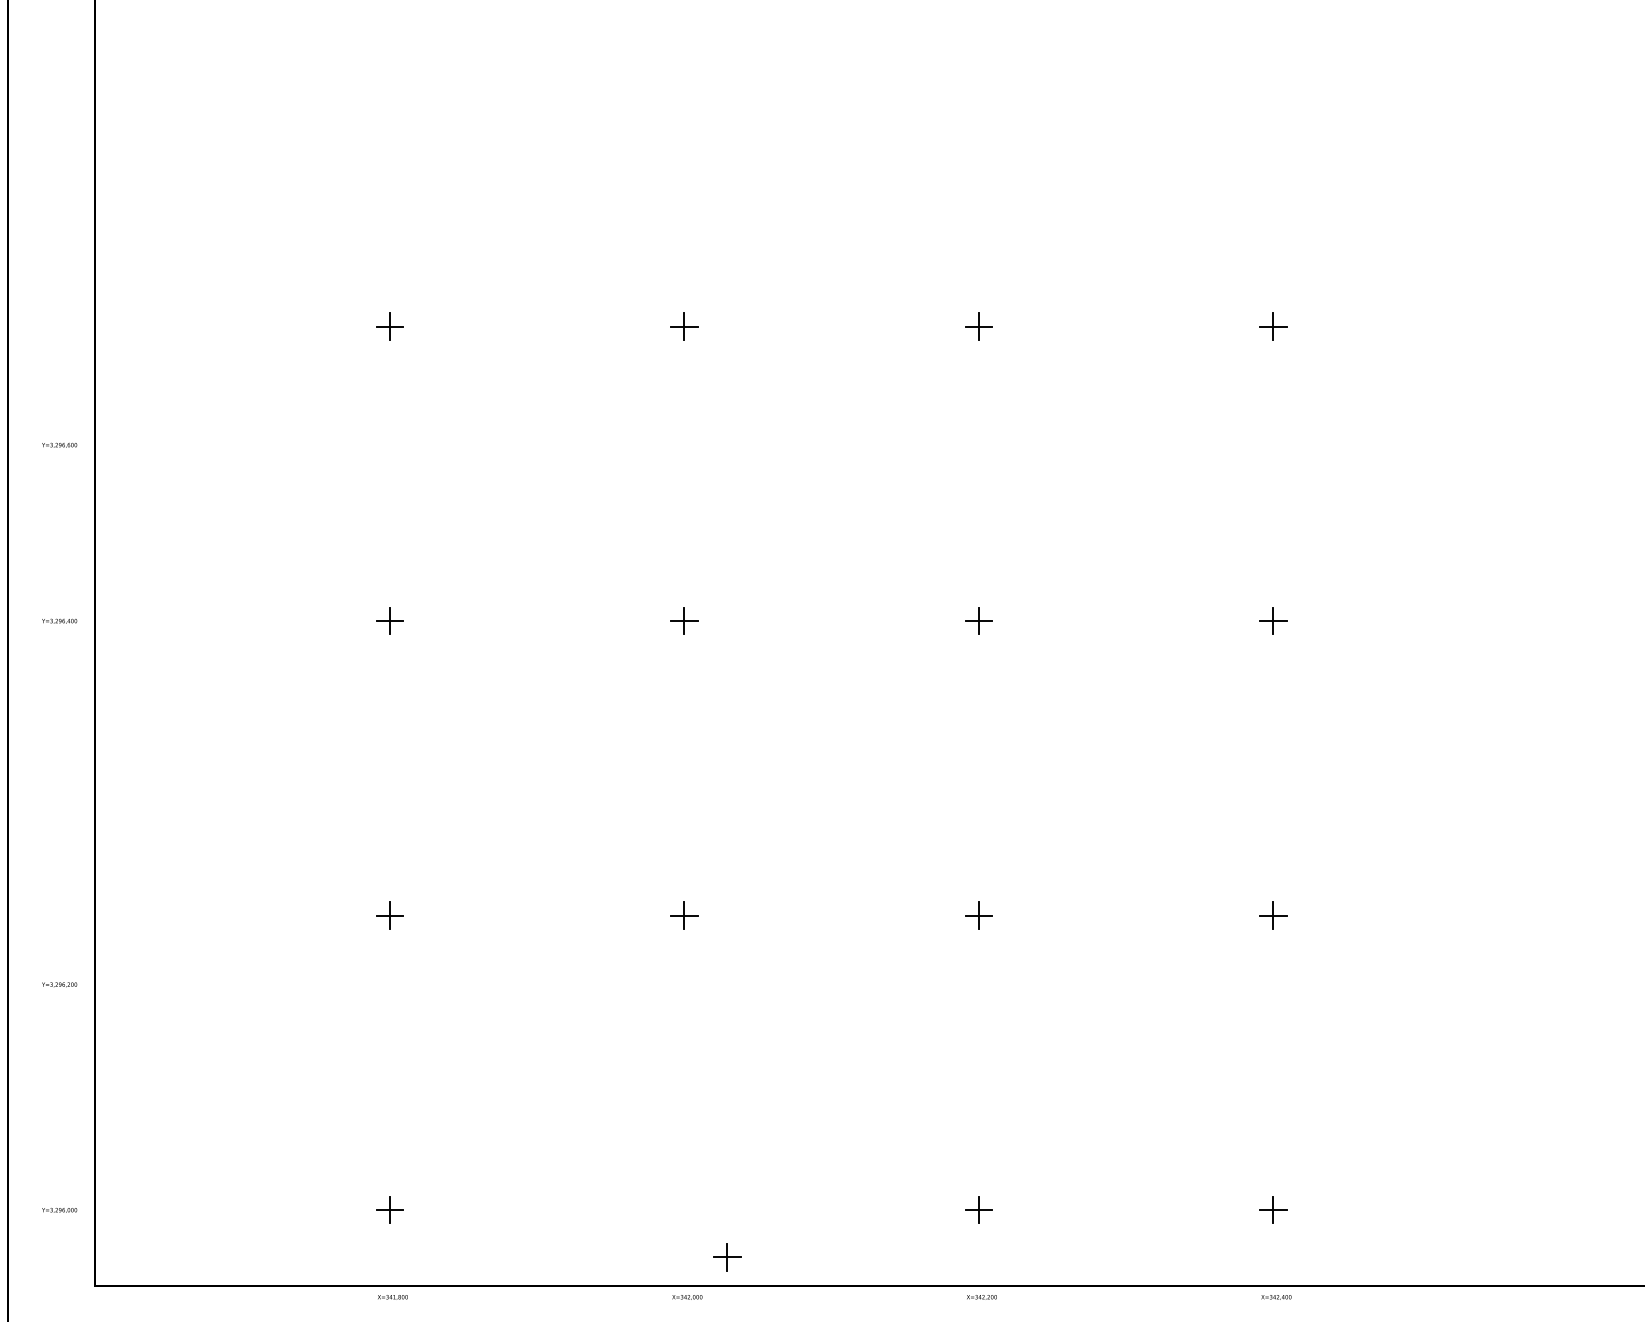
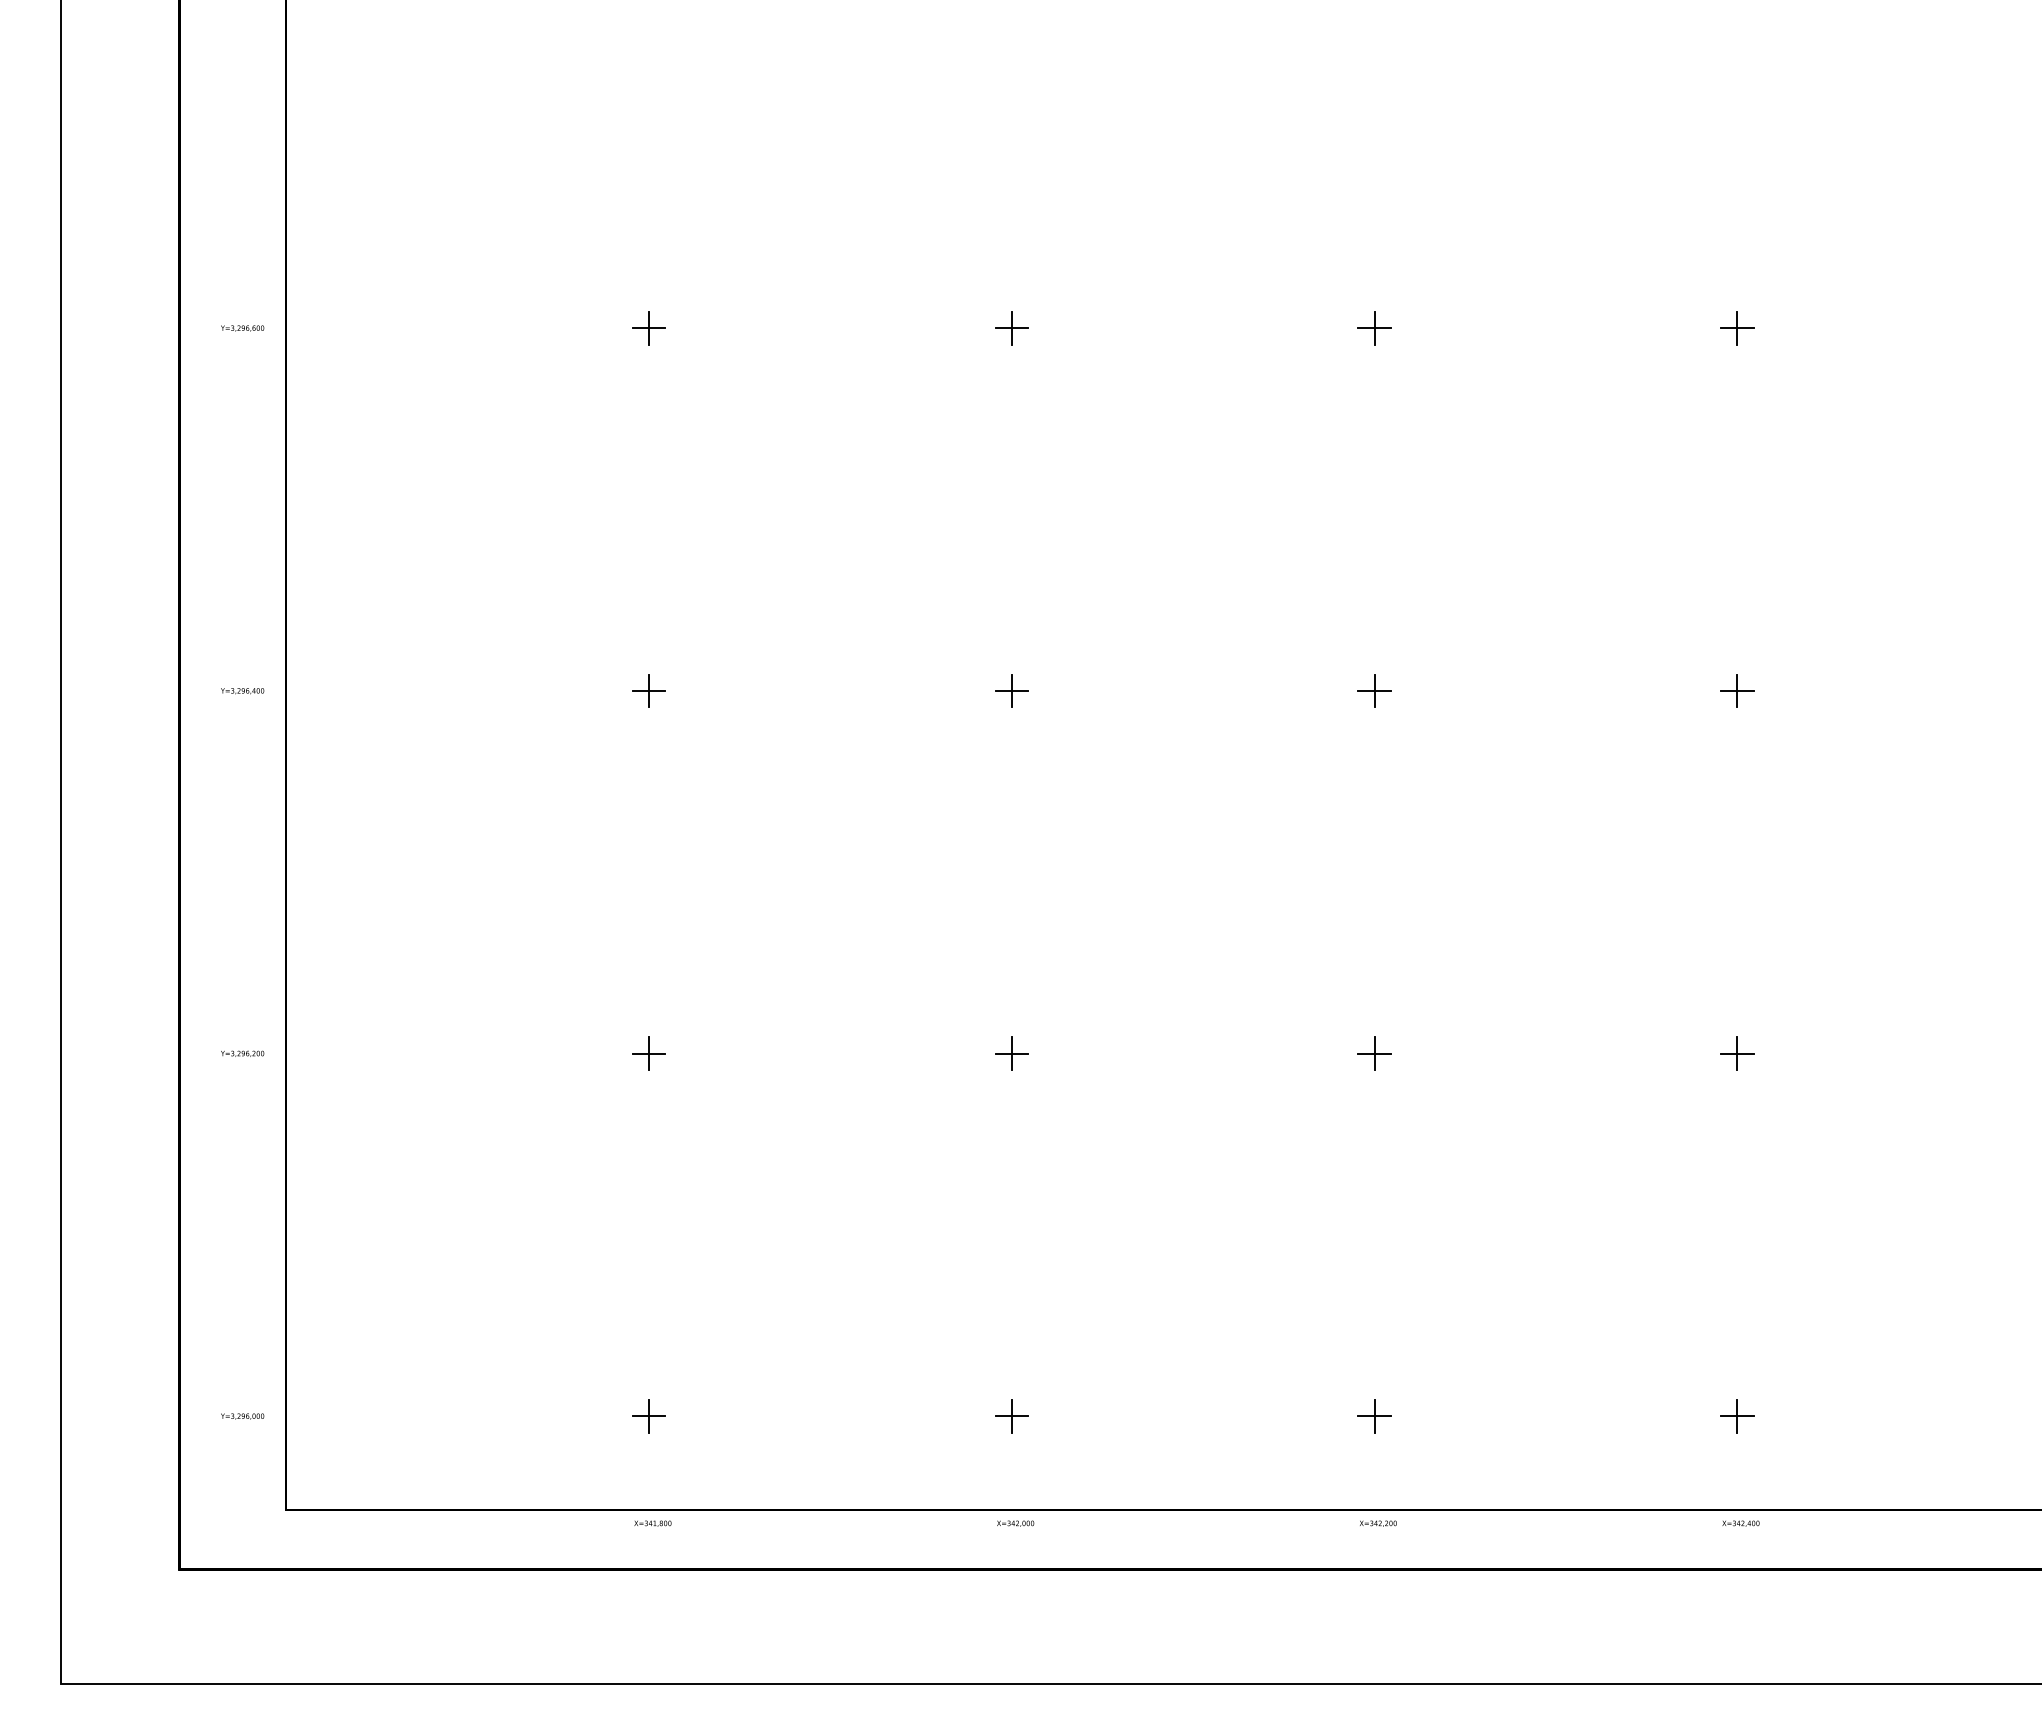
text: (59, 445) -> (242, 328), moved
text: (59, 984) -> (242, 1053), moved
part: (727, 1257) -> (1011, 1416), moved

